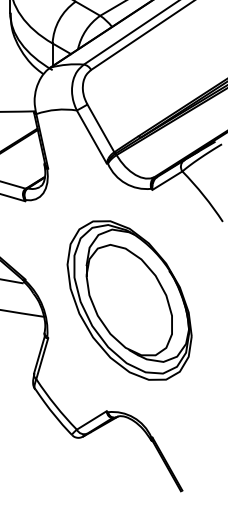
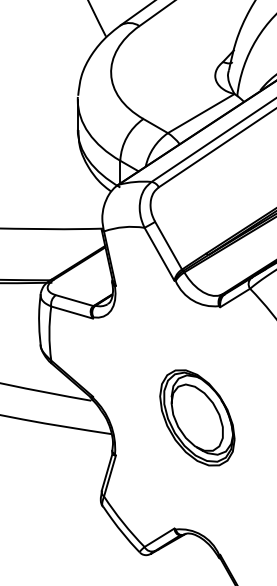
part: (129, 300) -> (197, 417), size x0.6

